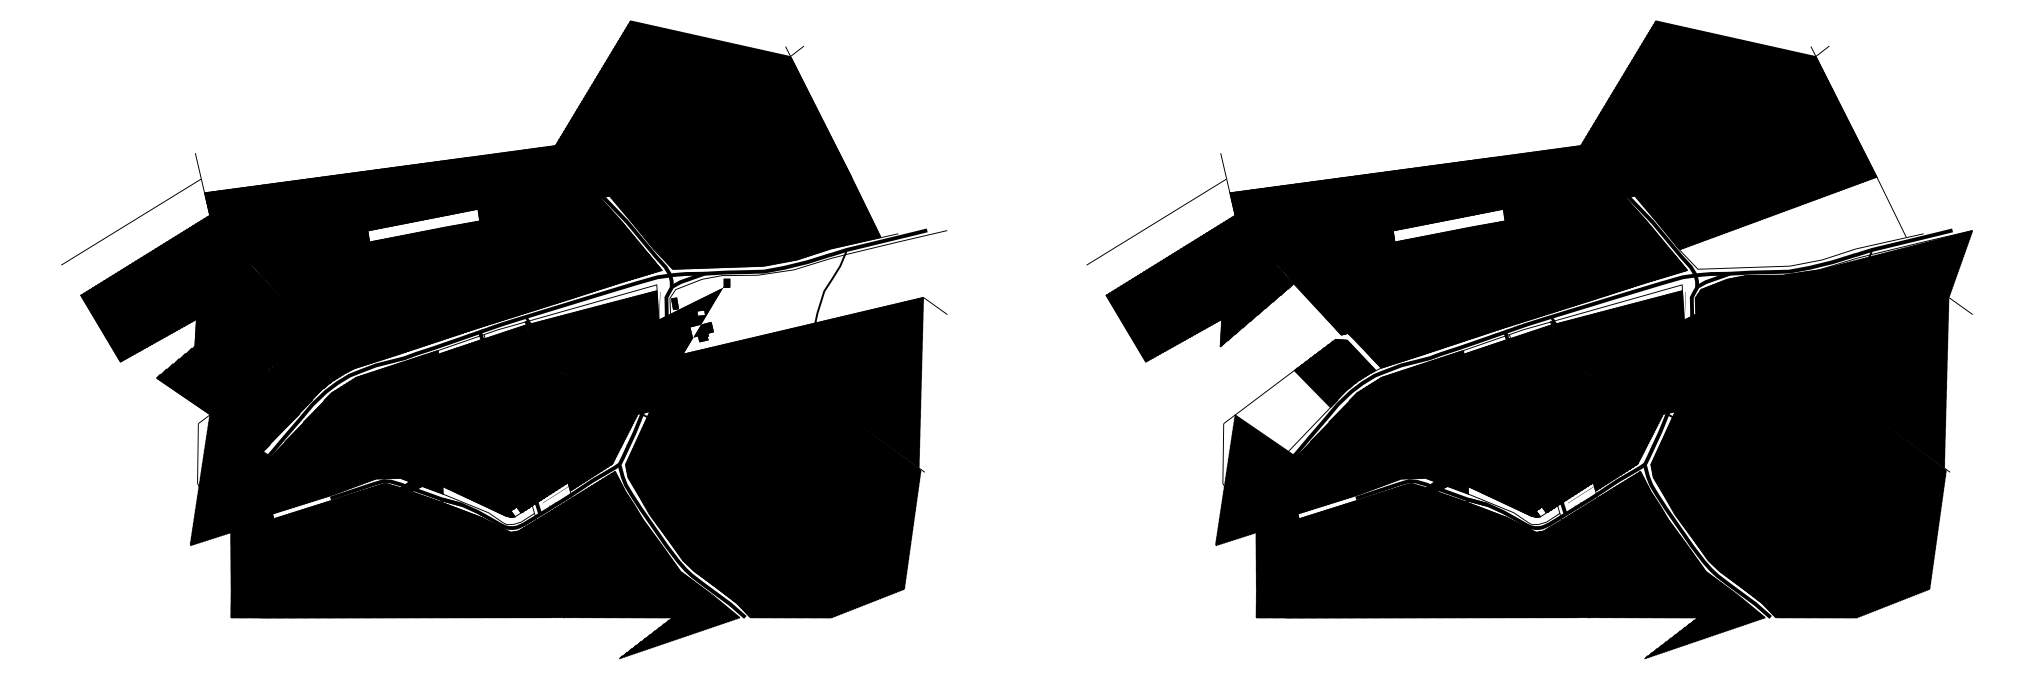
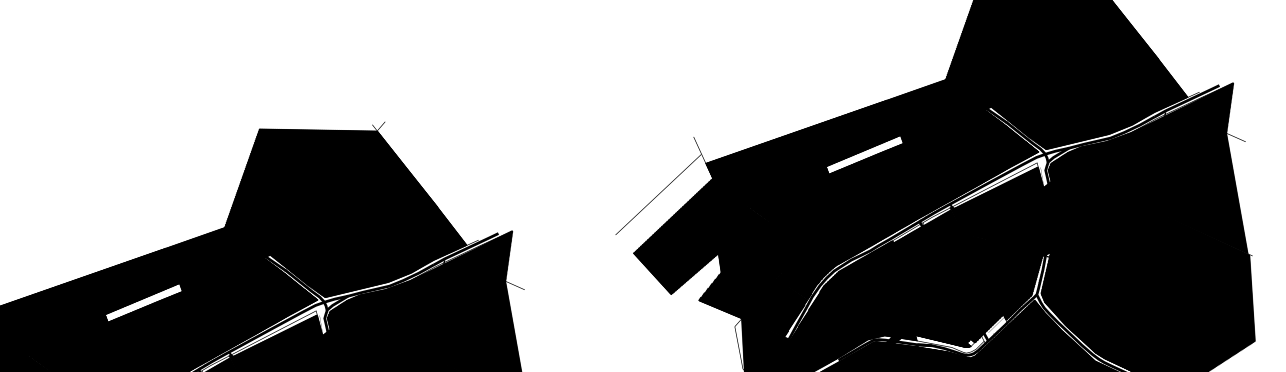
hatch: (1793, 223) -> (1106, 103), added
hatch: (808, 293) -> (424, 295), added
hatch: (1280, 367) -> (766, 278), added

